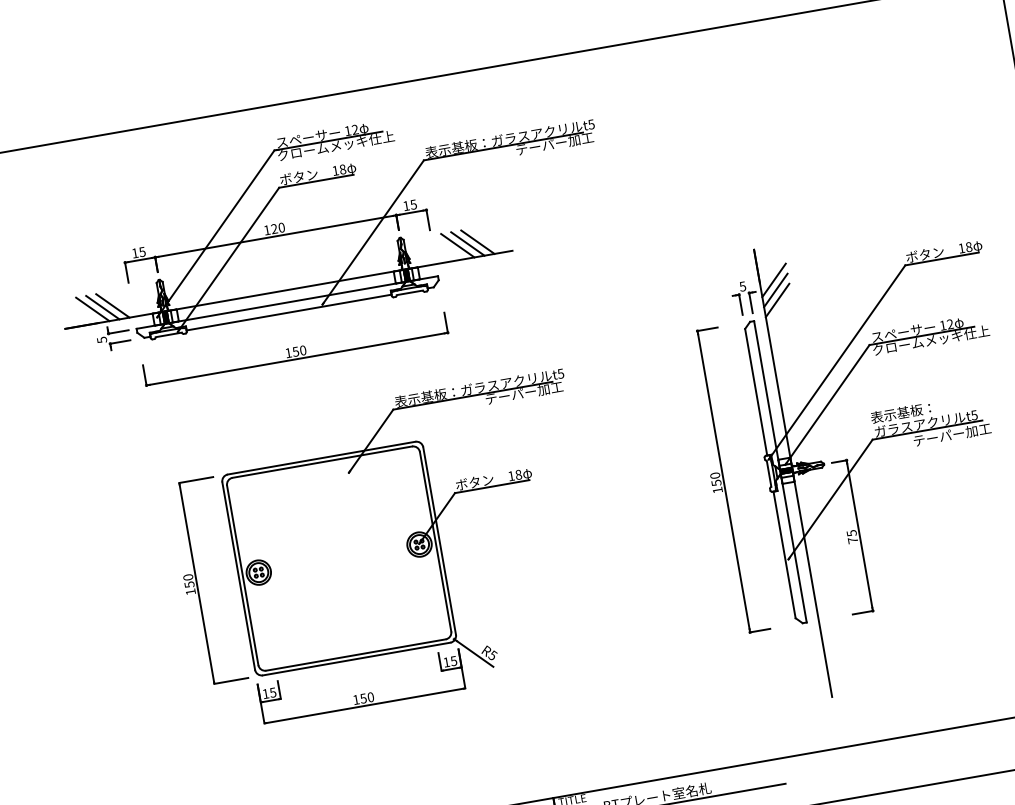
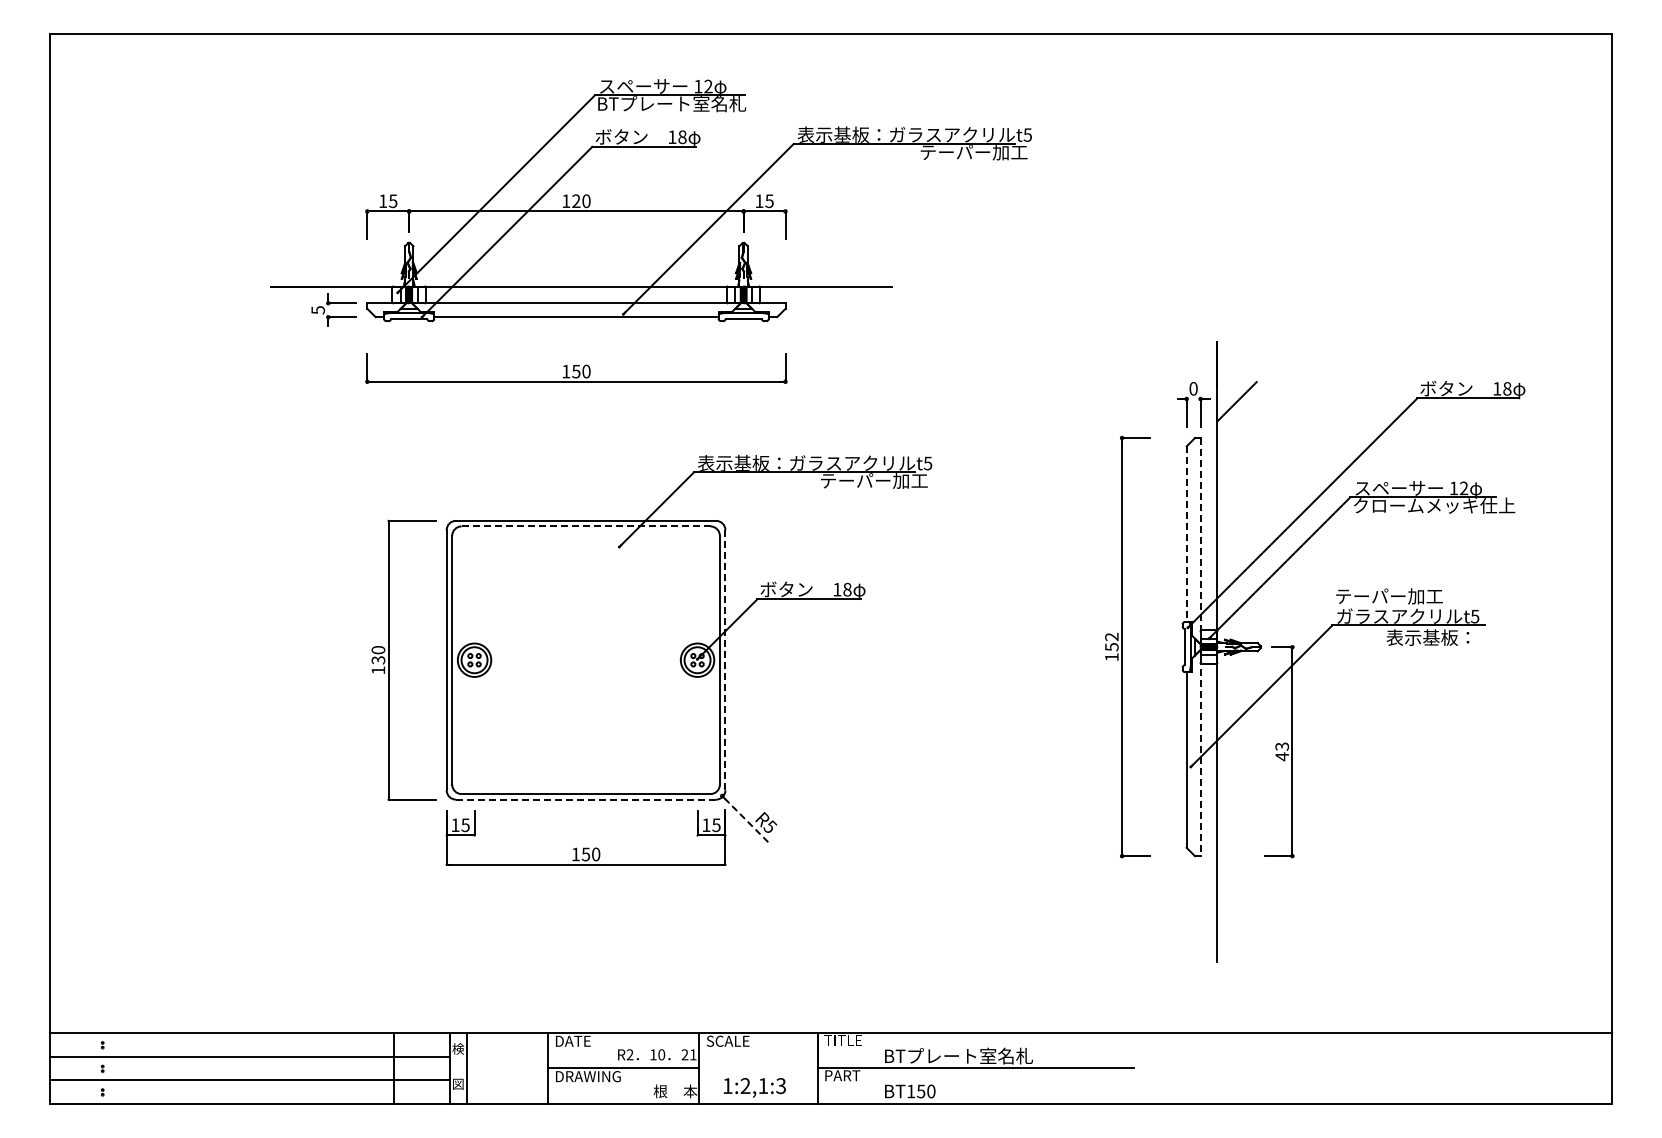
text: (335, 145) -> (678, 103), クロームメッキ仕上 -> BTプレート室名札
line: (477, 242) -> (846, 266), removed
line: (467, 243) -> (832, 266), removed
line: (457, 245) -> (819, 266), removed
line: (773, 280) -> (1236, 387), removed
text: (742, 286) -> (1193, 388), 5 -> 0
line: (777, 300) -> (1236, 415), removed
line: (112, 305) -> (340, 266), removed
line: (102, 307) -> (326, 266), removed
line: (92, 309) -> (312, 266), removed
line: (756, 392) -> (1186, 534), solid -> dashed
text: (909, 411) -> (1388, 596), 表示基板： -> テーパー加工
text: (952, 434) -> (1440, 637), テーパー加工 -> 表示基板：
line: (322, 462) -> (586, 526), solid -> dashed
line: (780, 472) -> (1200, 647), solid -> dashed
text: (714, 475) -> (1111, 636), 150 -> 152
text: (851, 536) -> (1281, 751), 75 -> 43
line: (439, 541) -> (725, 660), solid -> dashed
text: (188, 584) -> (377, 659), 150 -> 130
line: (474, 653) -> (746, 820), solid -> dashed
line: (357, 658) -> (586, 799), solid -> dashed

